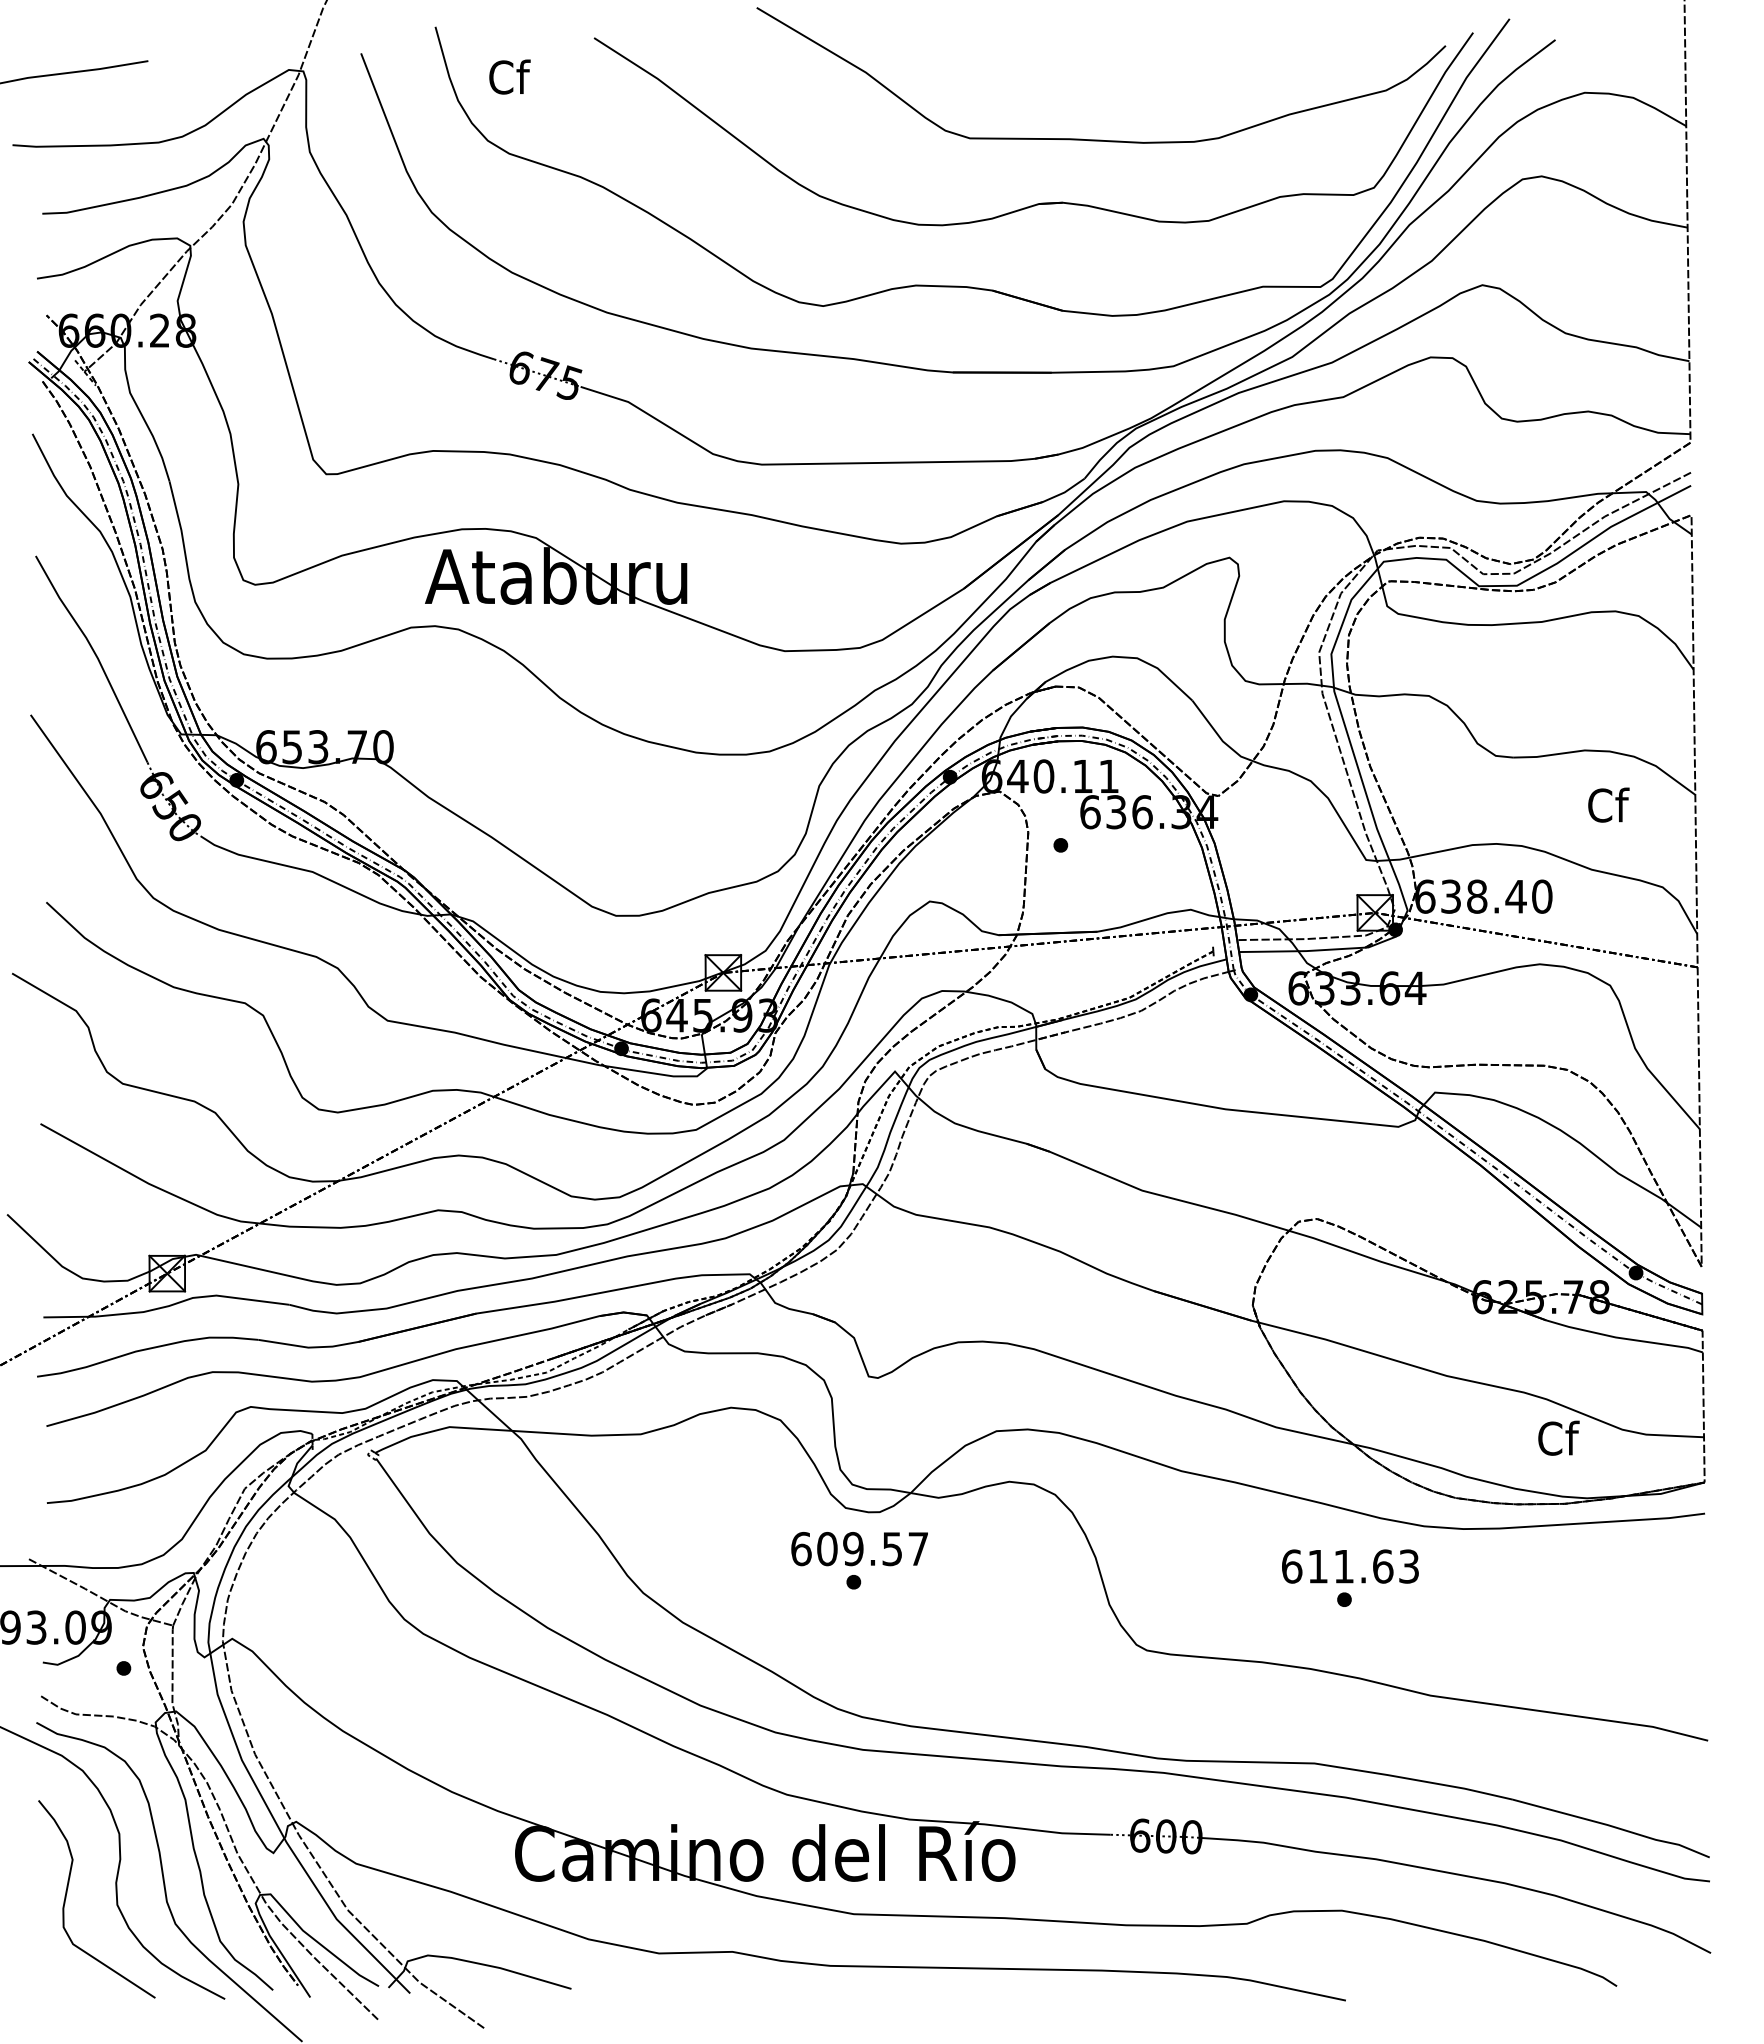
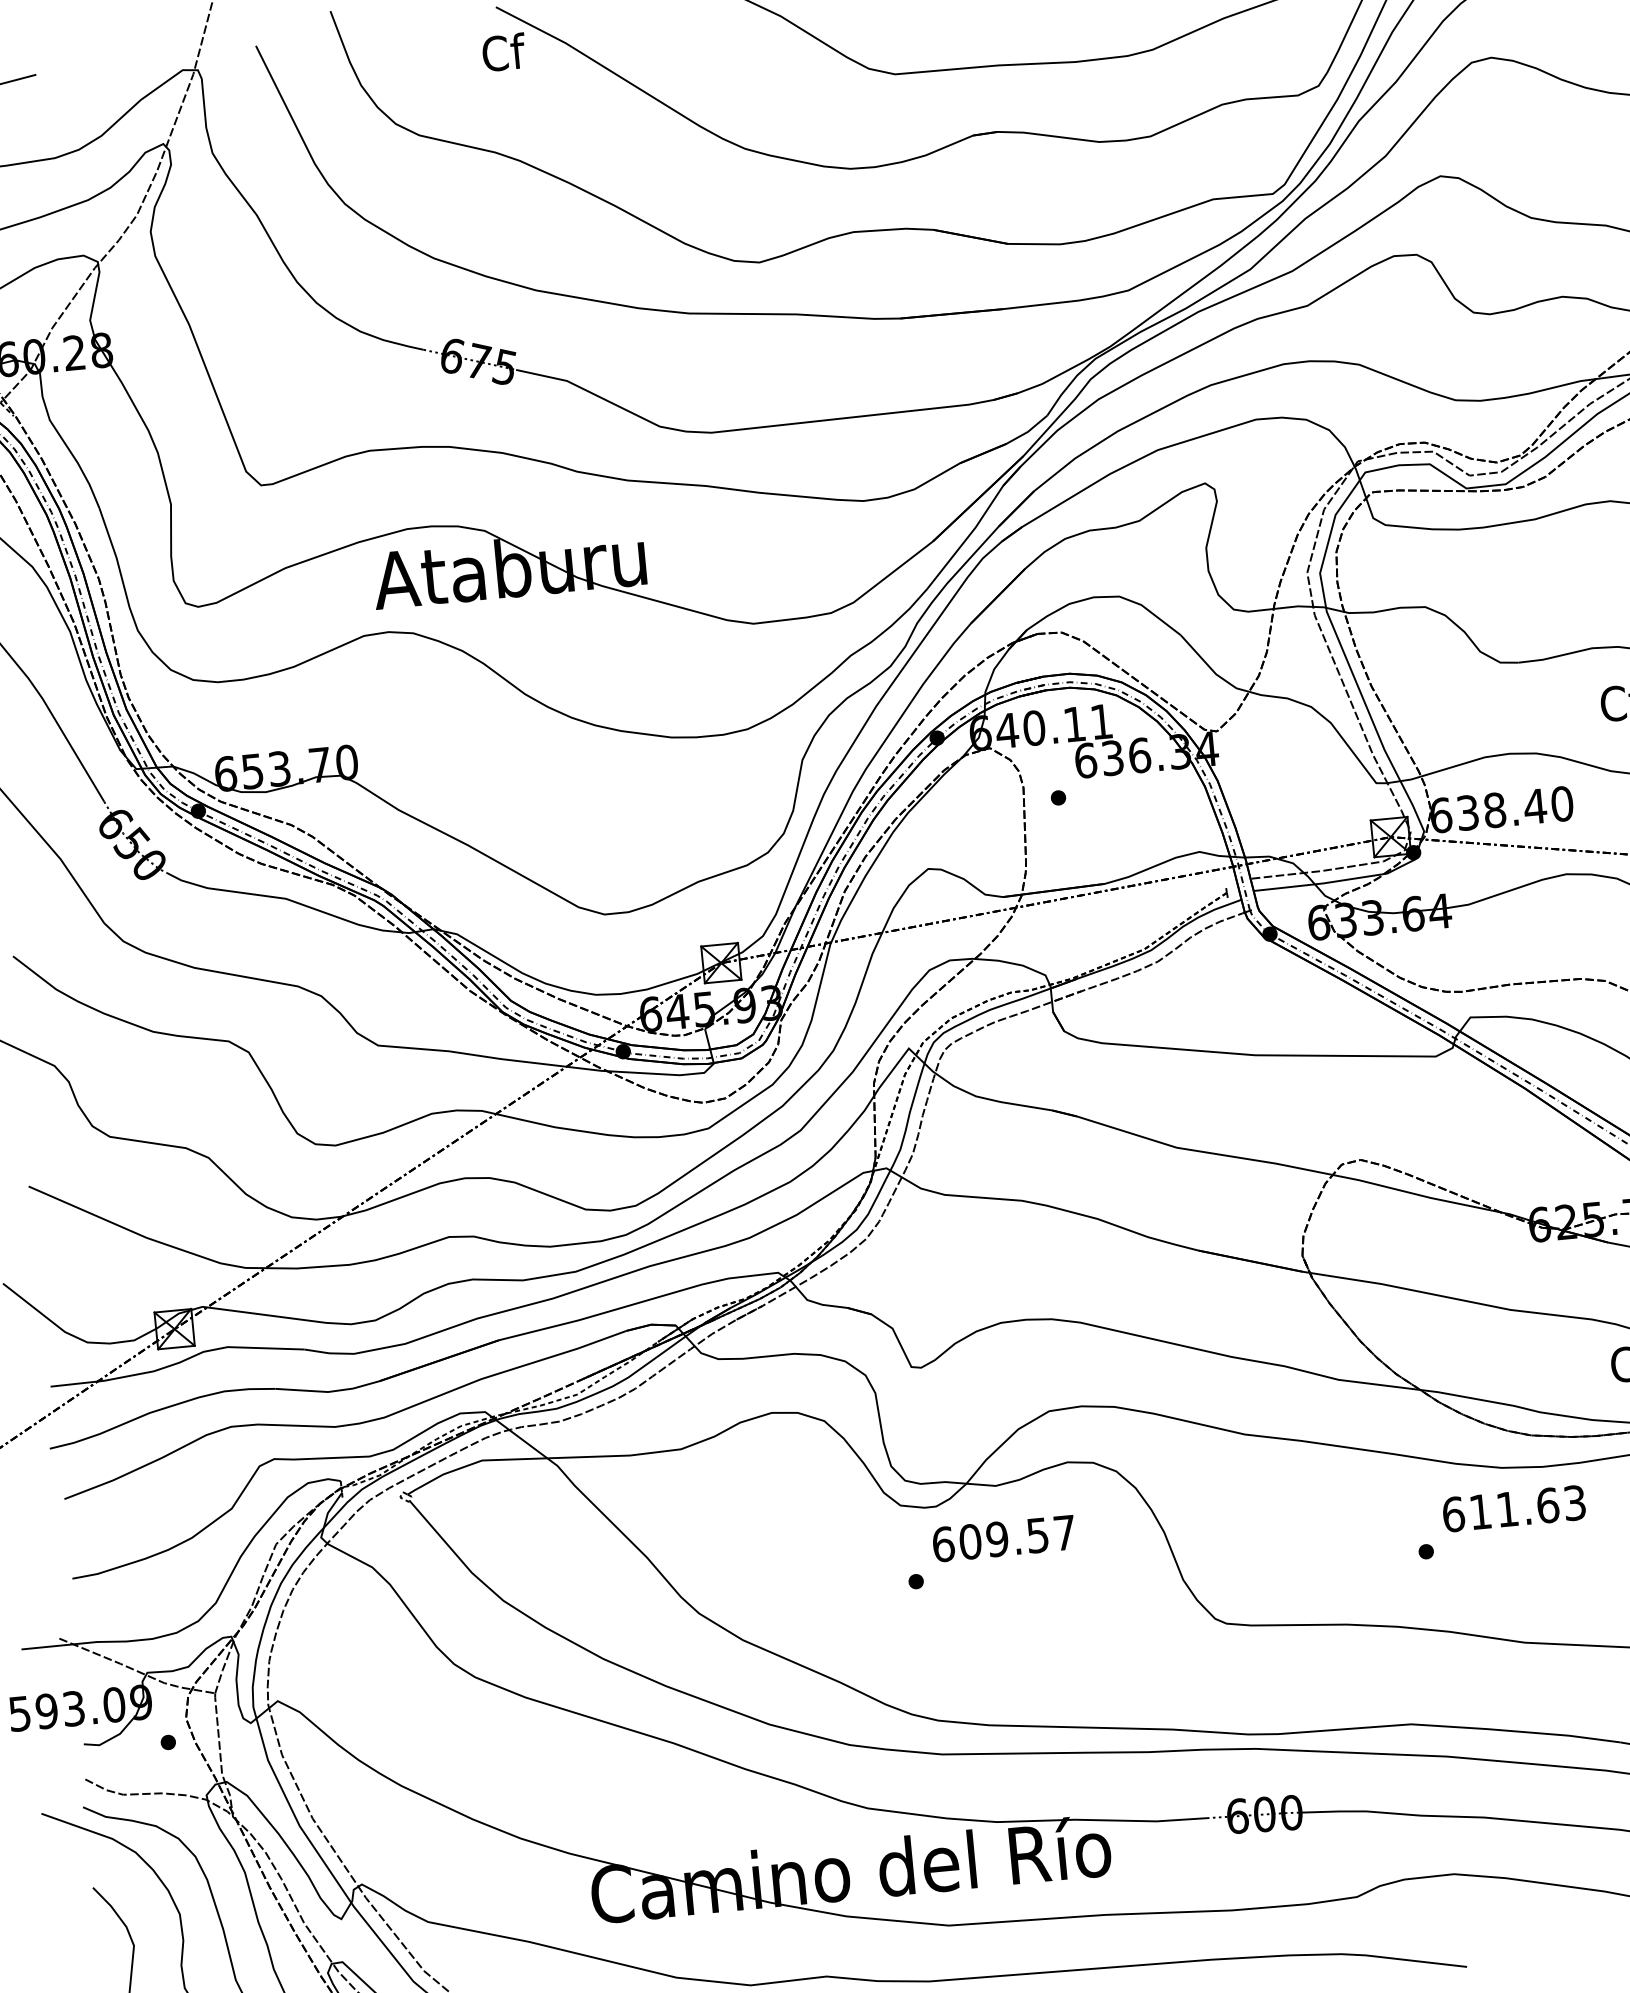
text: (509, 76) -> (503, 51), moved
text: (859, 1549) -> (1003, 1539), moved
text: (1350, 1566) -> (1514, 1508), moved

